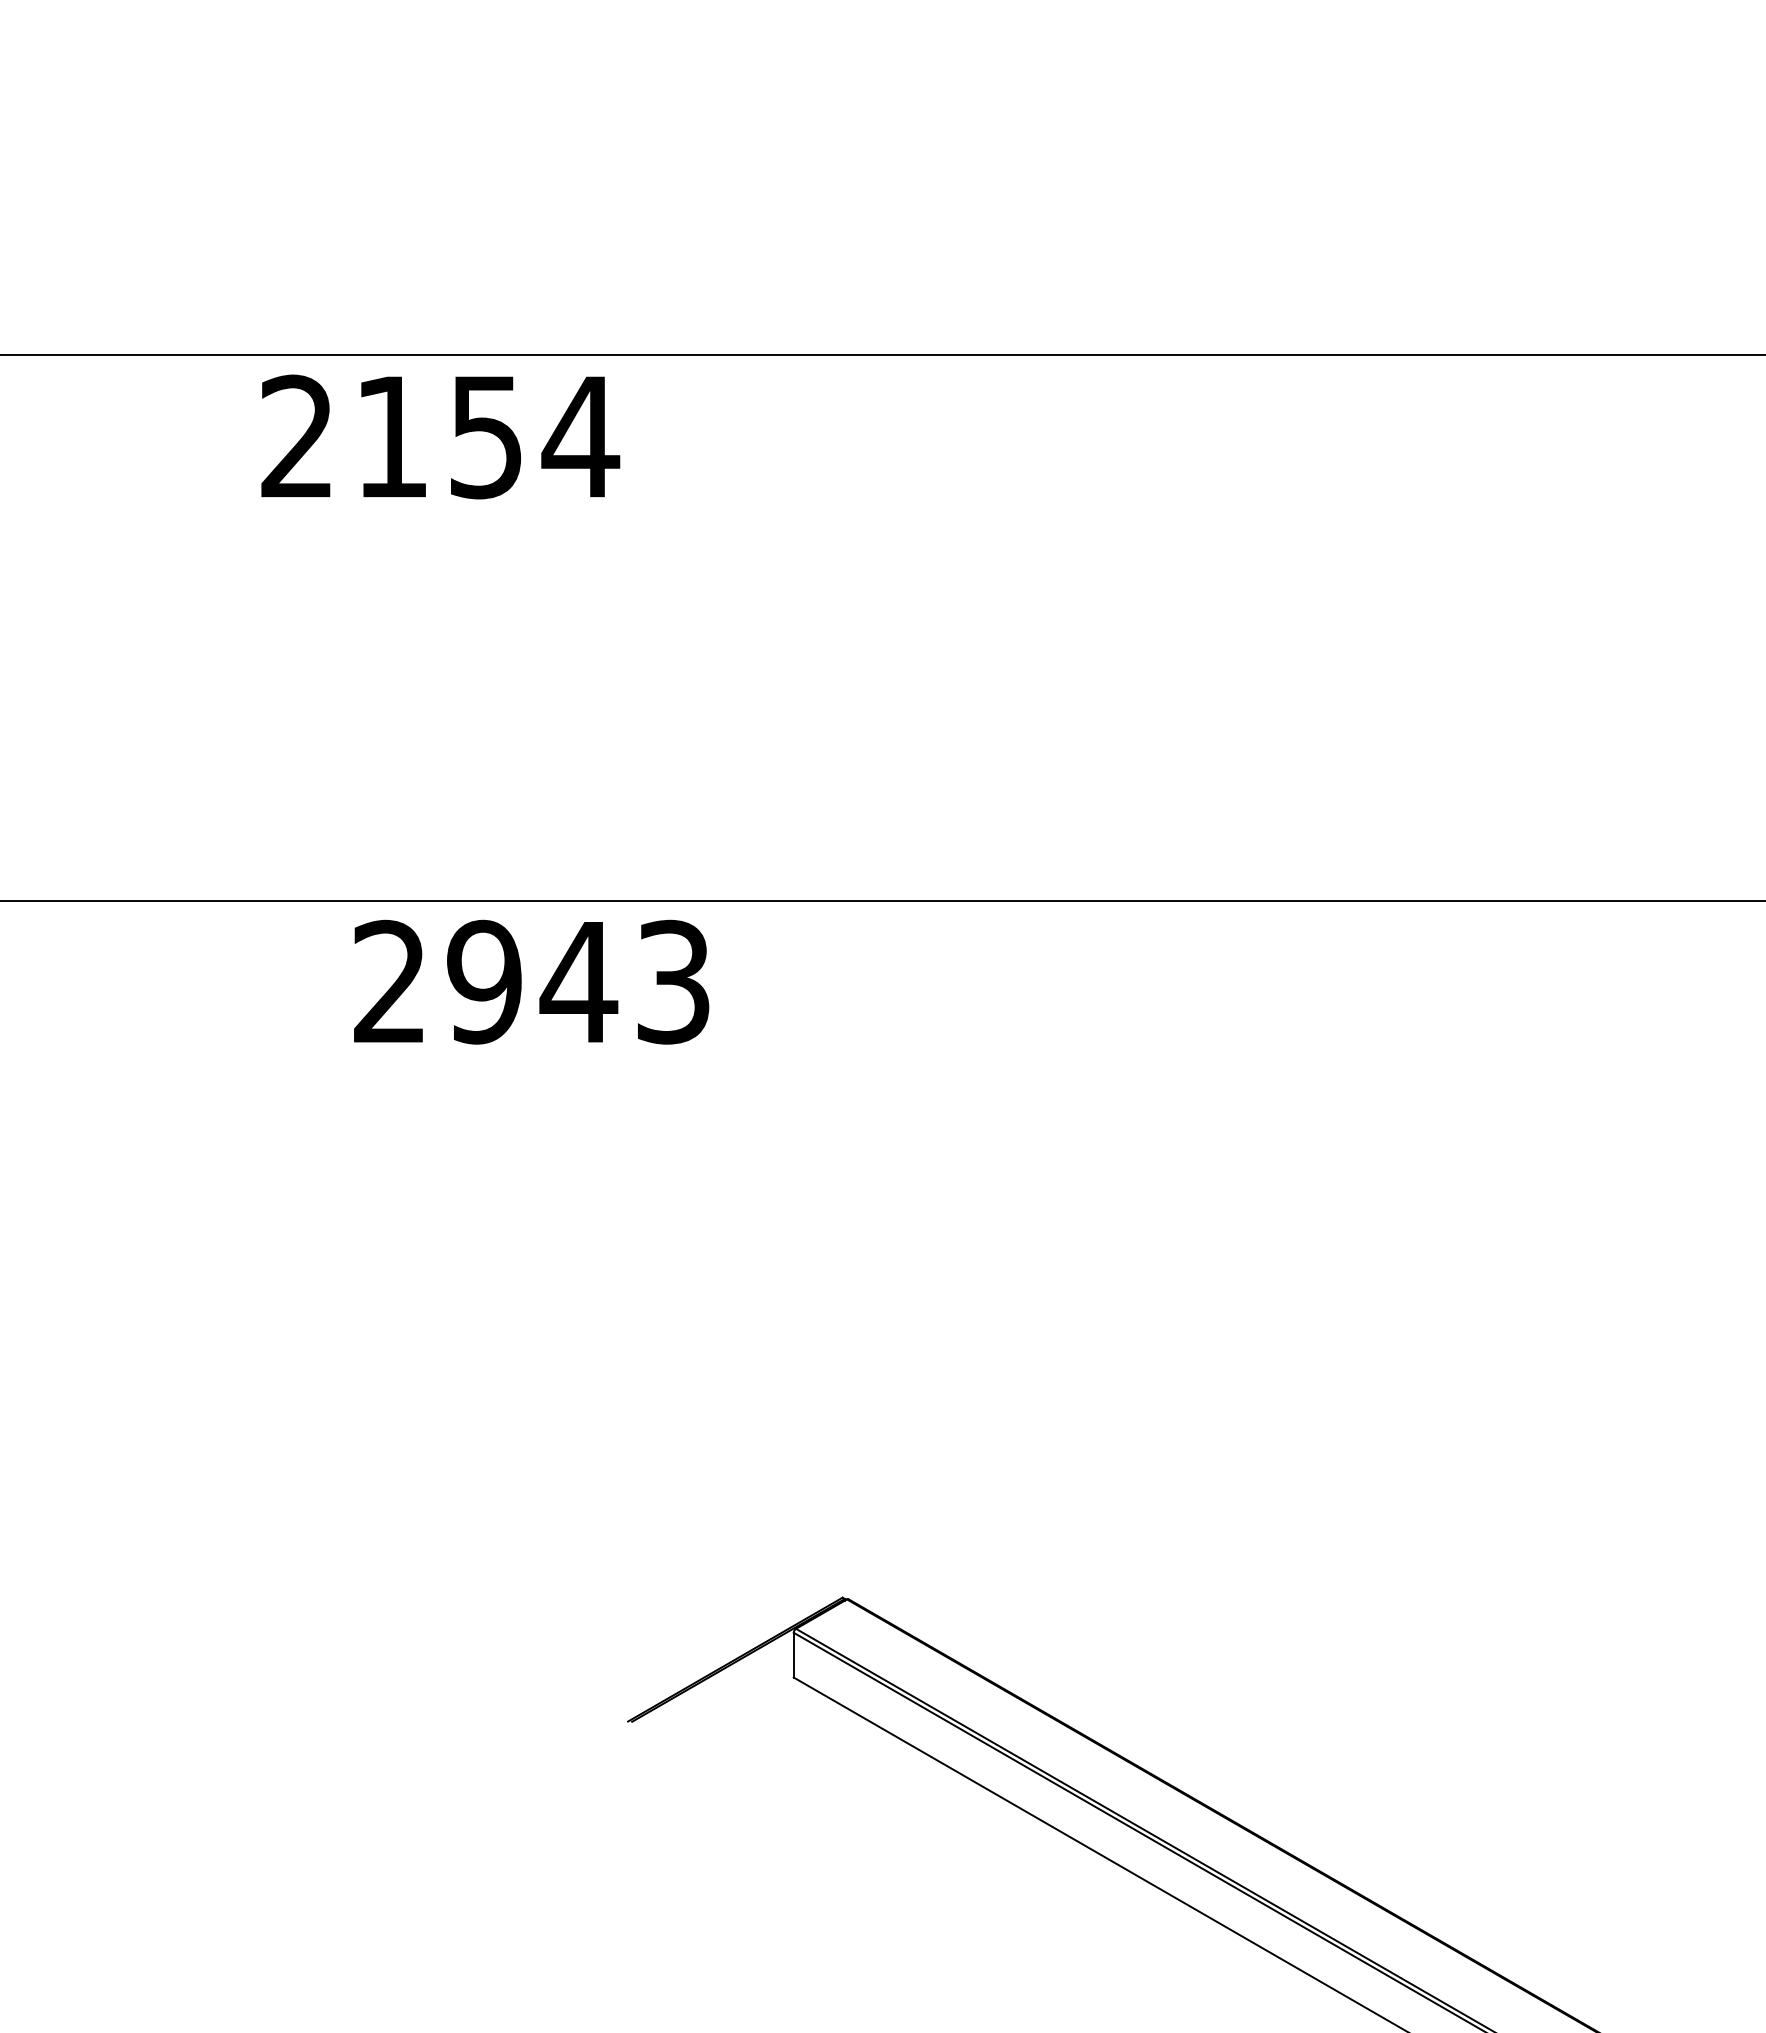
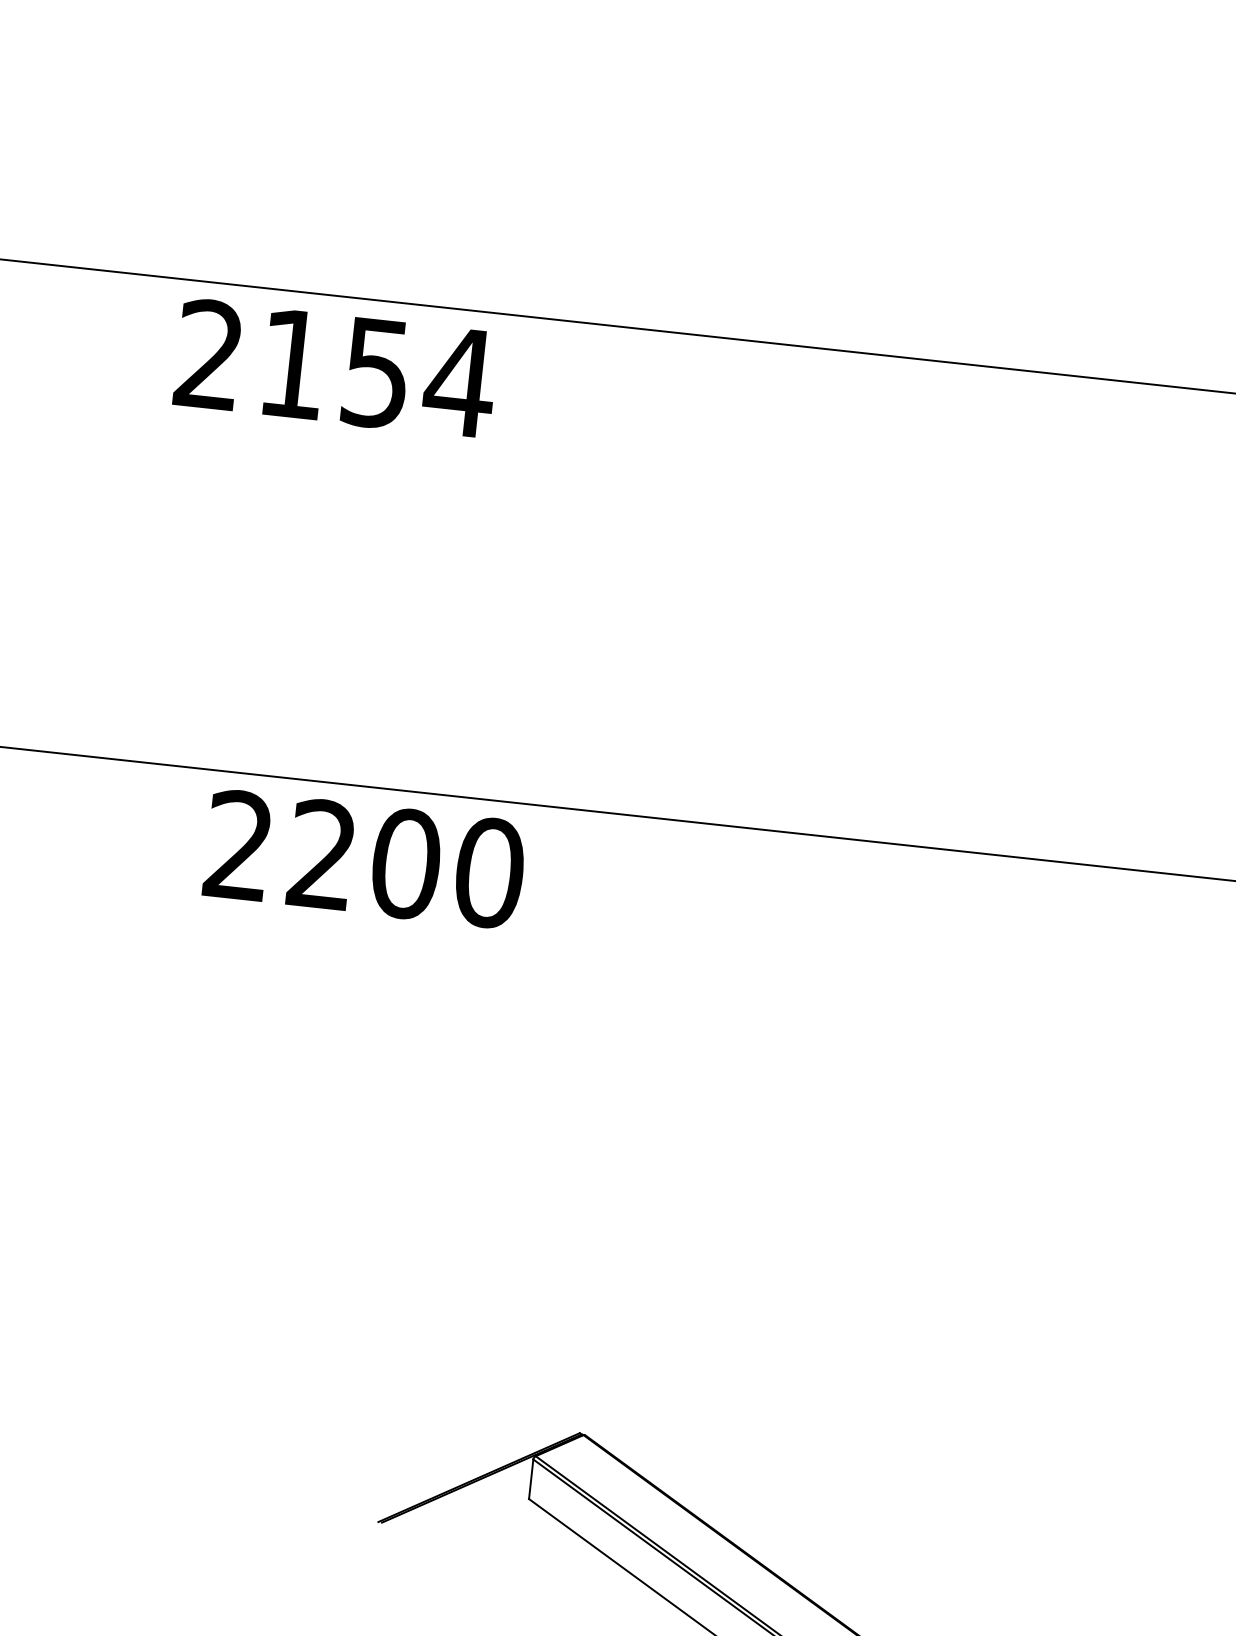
text: (579, 981) -> (406, 863), 2943 -> 2200

